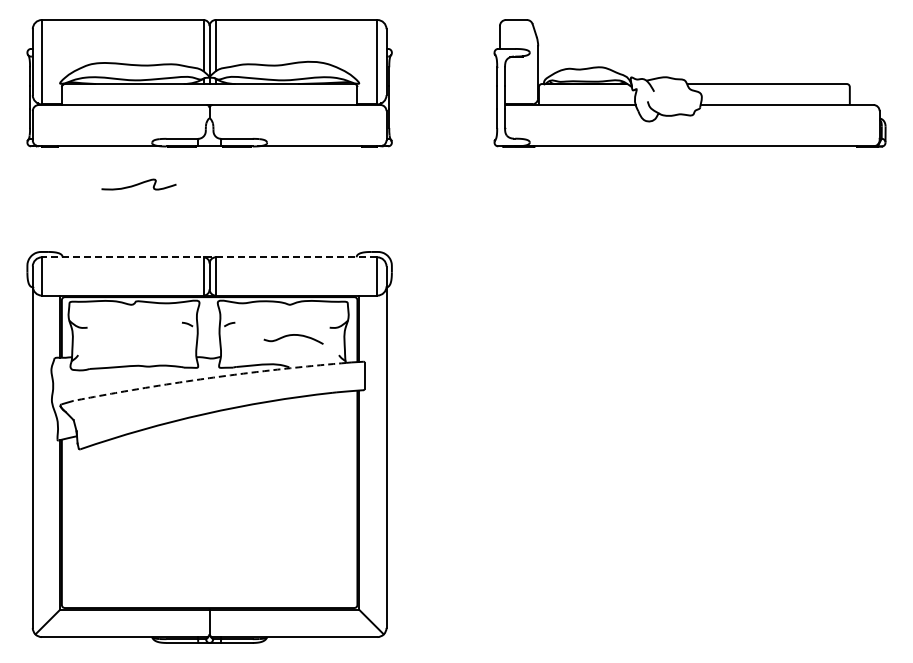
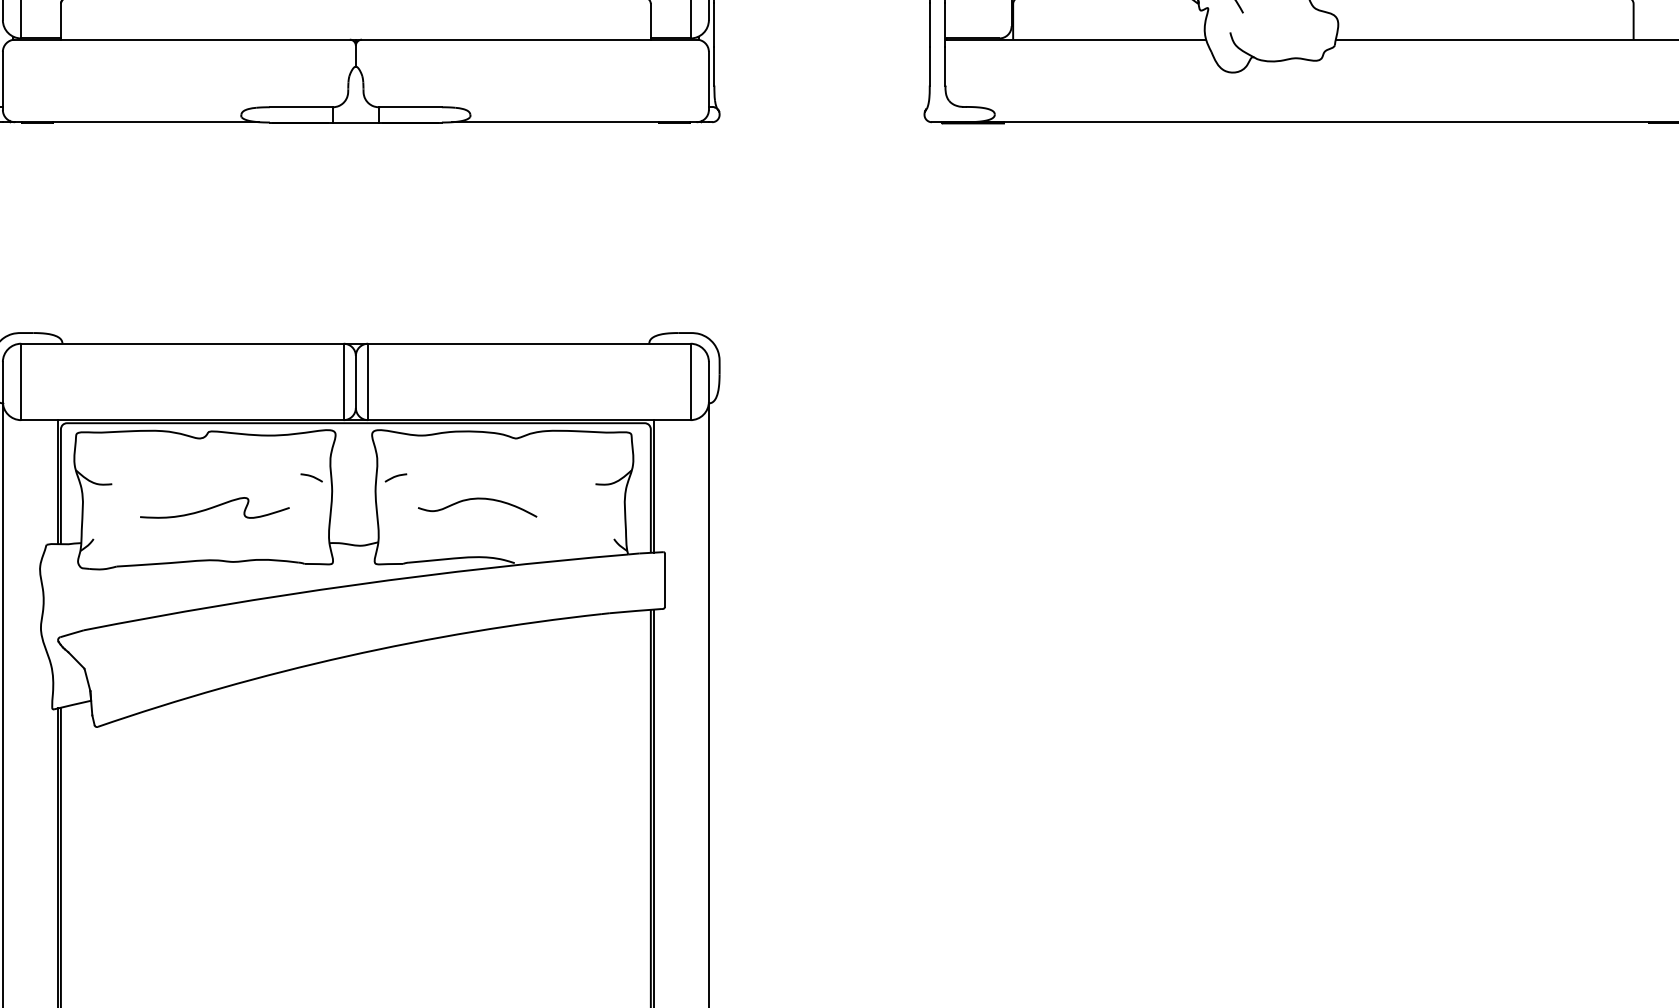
curve: (138, 184) -> (213, 507), moved
line: (209, 257) -> (355, 344), dashed -> solid
curve: (293, 335) -> (477, 499), moved
arc: (209, 378) -> (355, 585), dashed -> solid

